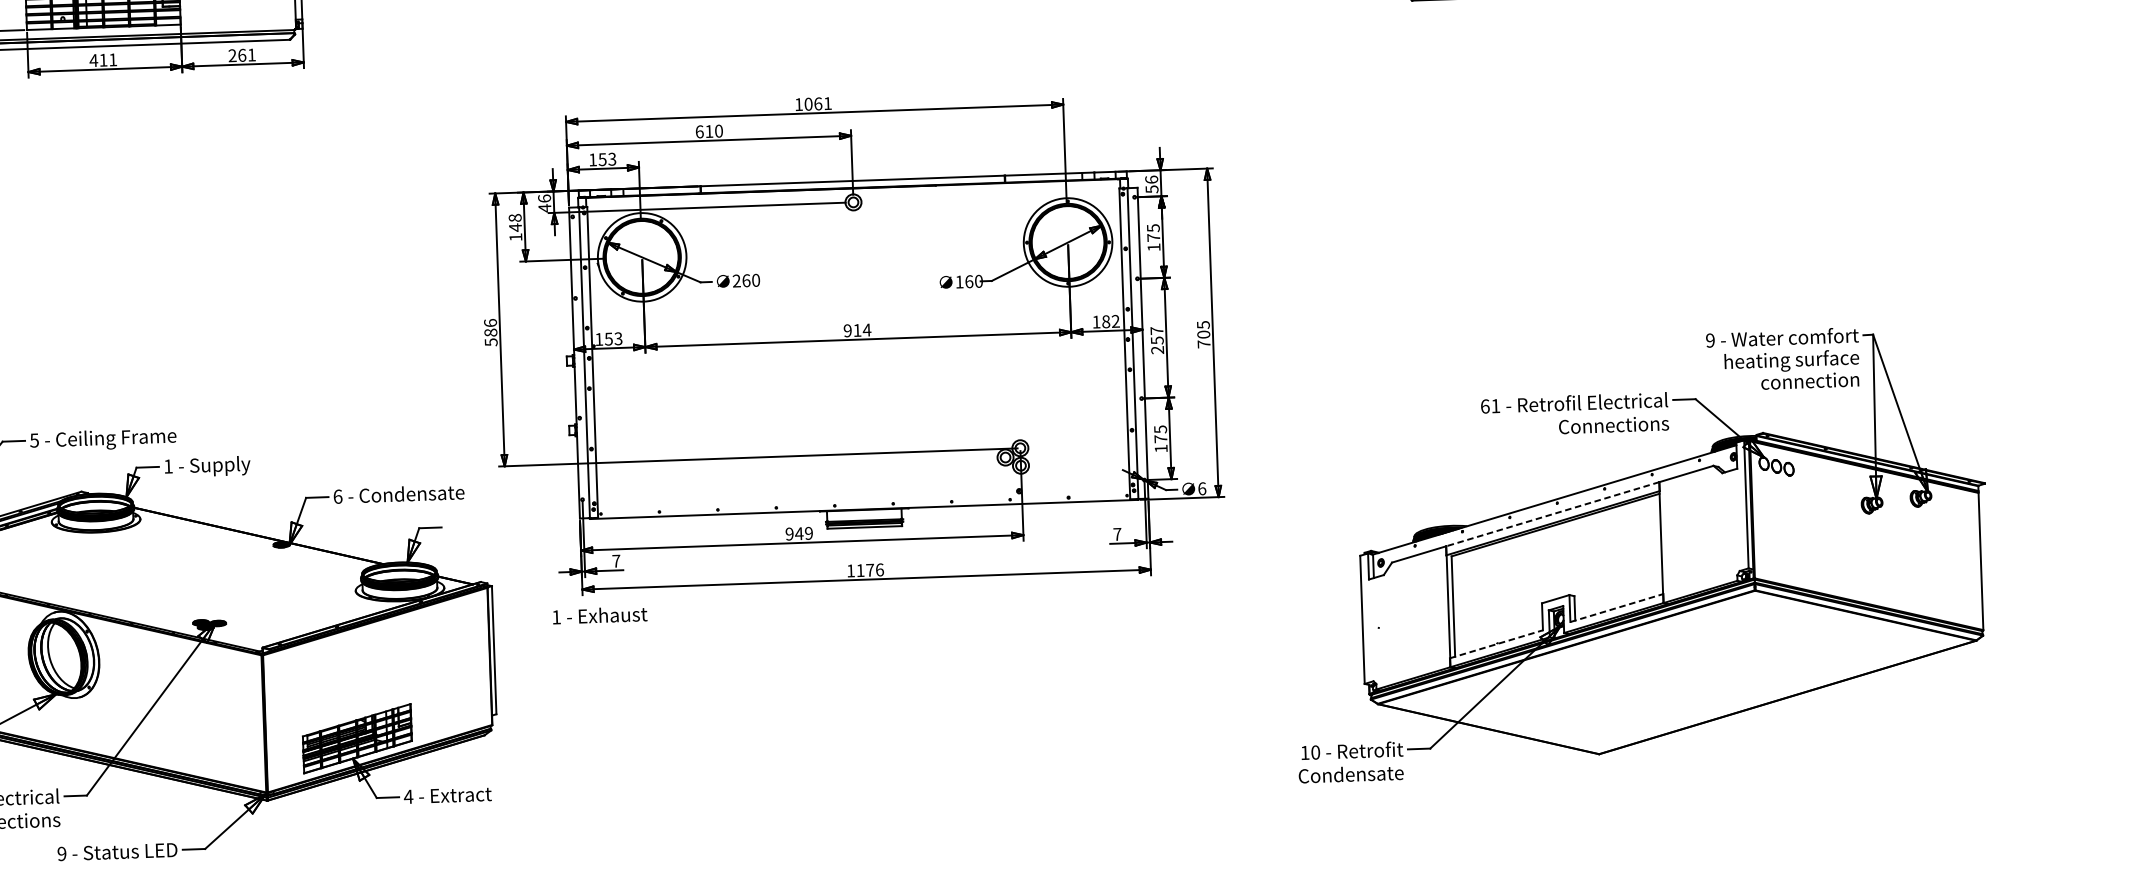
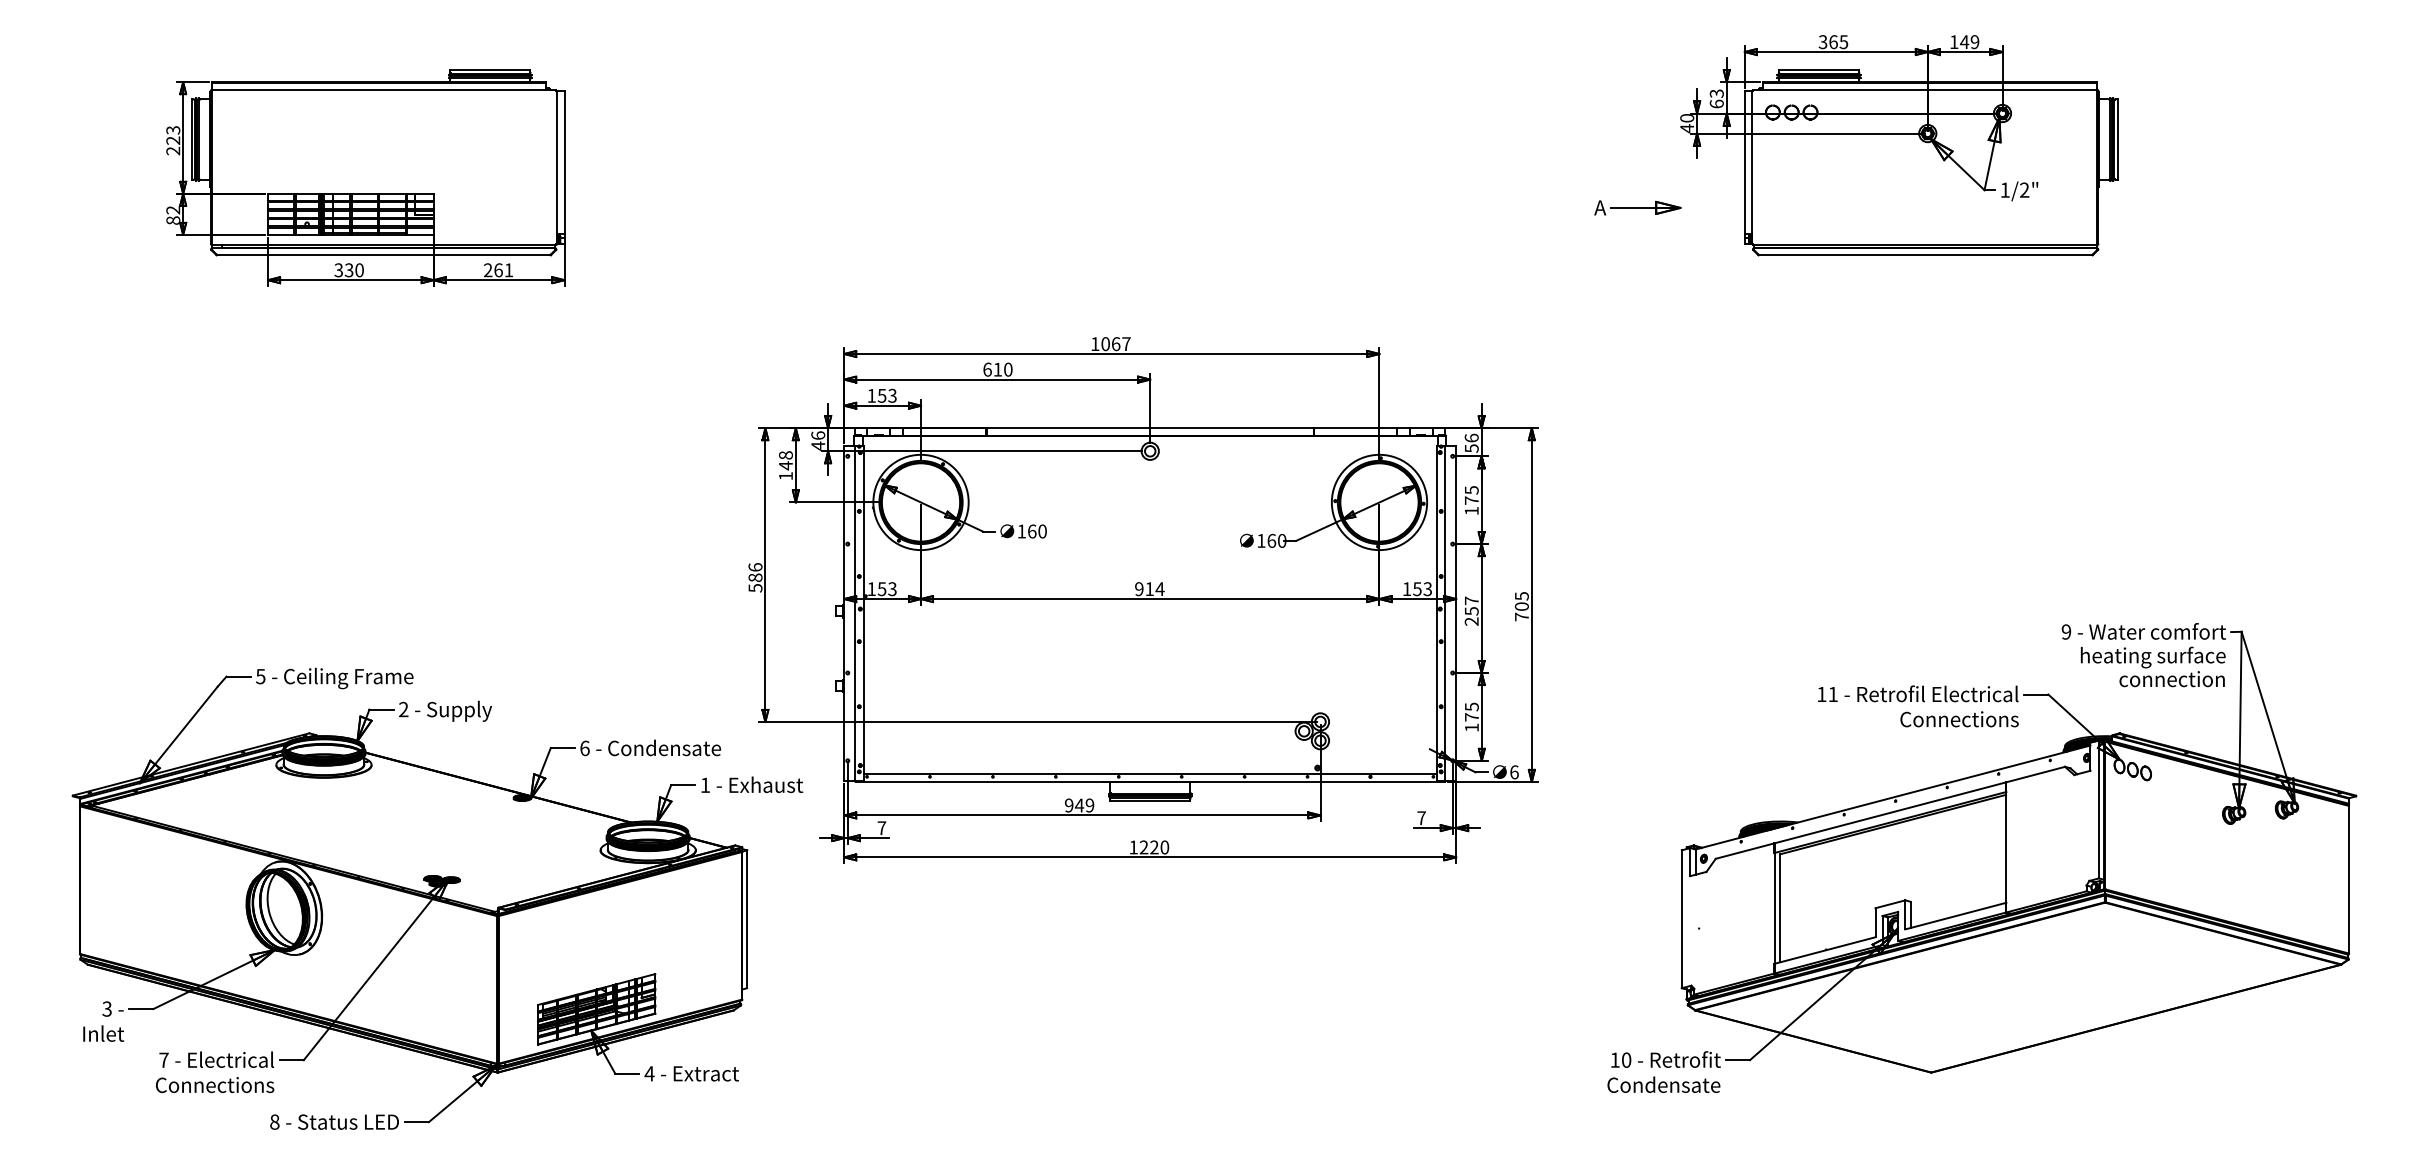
text: (102, 60) -> (348, 270), 411 -> 330
text: (827, 103) -> (1126, 343), 1061 -> 1067
text: (736, 281) -> (1021, 531), 260 -> 160
text: (1110, 321) -> (1422, 589), 182 -> 153
text: (1484, 406) -> (1821, 694), 61 -> 11
text: (168, 466) -> (403, 709), 1 -> 2
line: (863, 502) -> (1149, 774), added
line: (1552, 513) -> (1890, 812), dashed -> solid
text: (870, 570) -> (1154, 847), 1176 -> 1220
line: (1617, 607) -> (1956, 915), dashed -> solid
text: (600, 615) -> (752, 784), moved
line: (1496, 644) -> (1825, 950), dashed -> solid
text: (61, 853) -> (274, 1121), 9 -> 8

